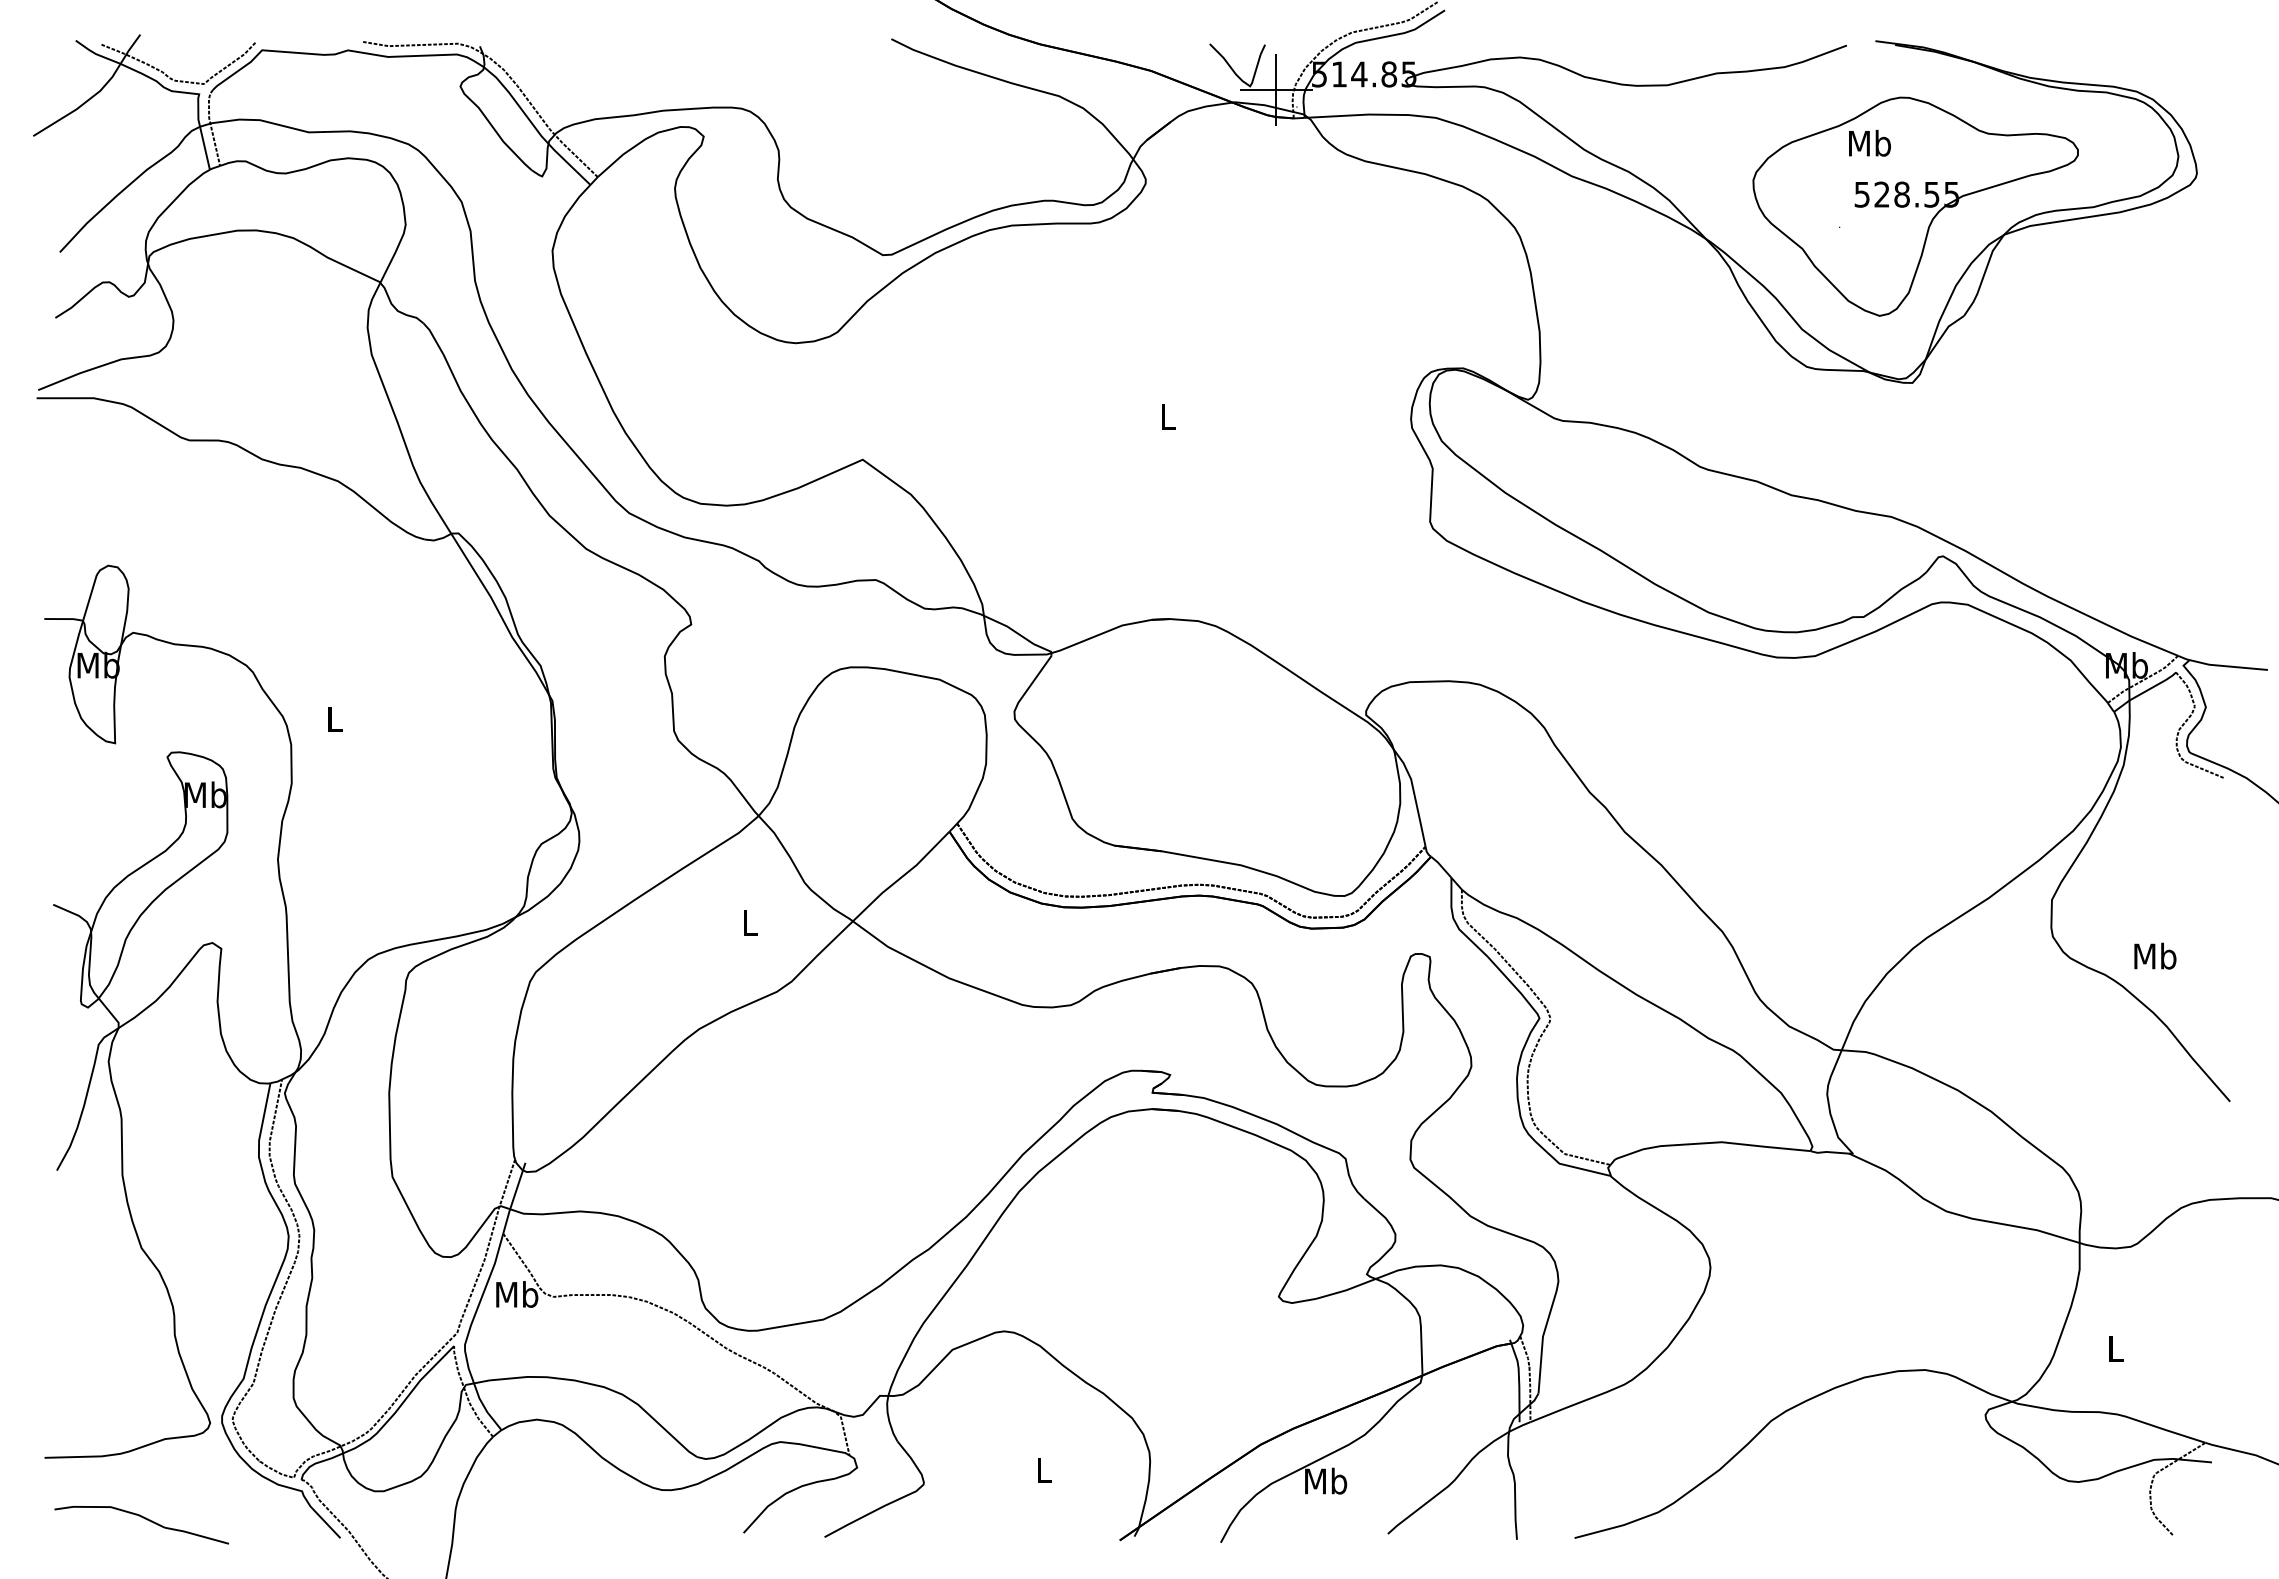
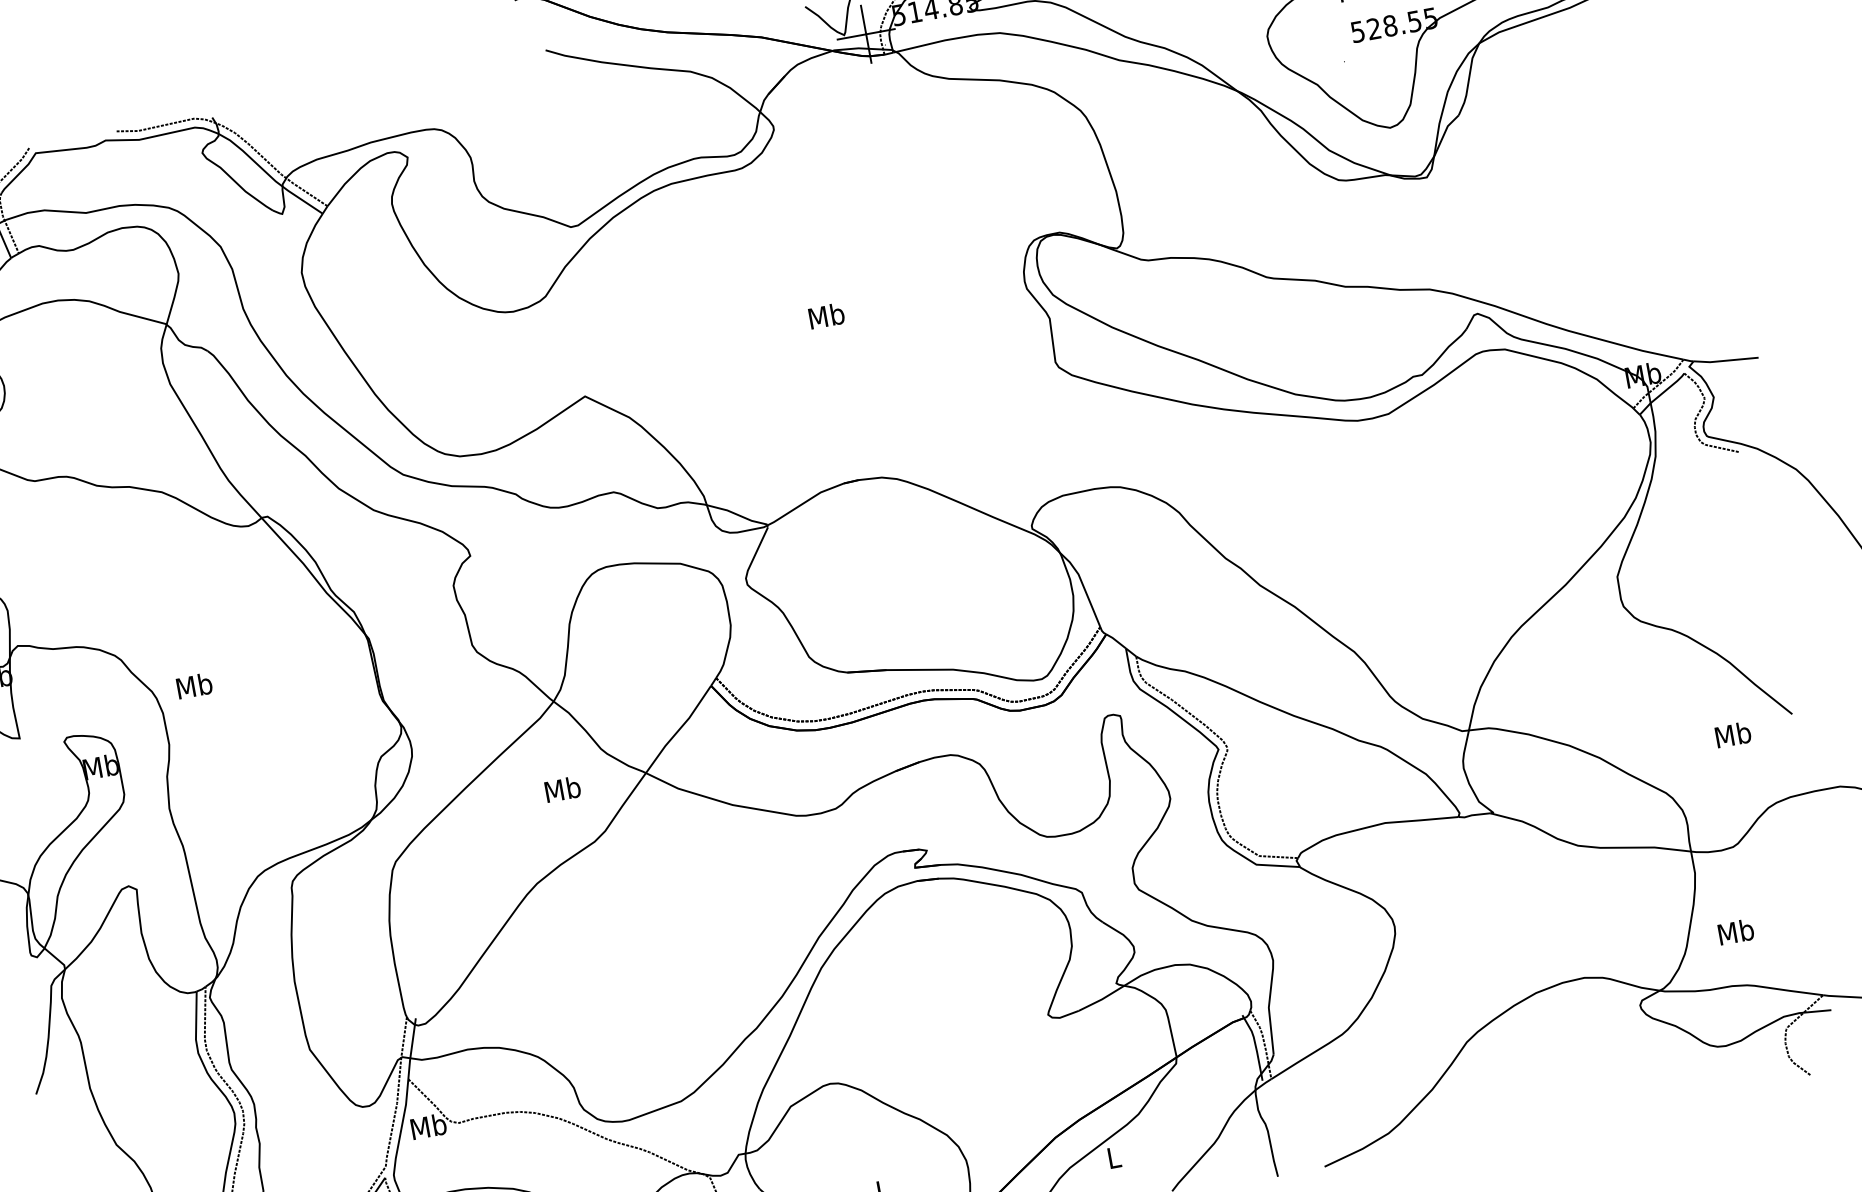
text: (1167, 416) -> (826, 315), L -> Mb
text: (334, 718) -> (194, 685), L -> Mb
text: (750, 922) -> (562, 789), L -> Mb
text: (2155, 955) -> (1733, 734), moved
text: (2115, 1348) -> (1735, 931), L -> Mb
text: (1326, 1480) -> (1114, 1156), Mb -> L

